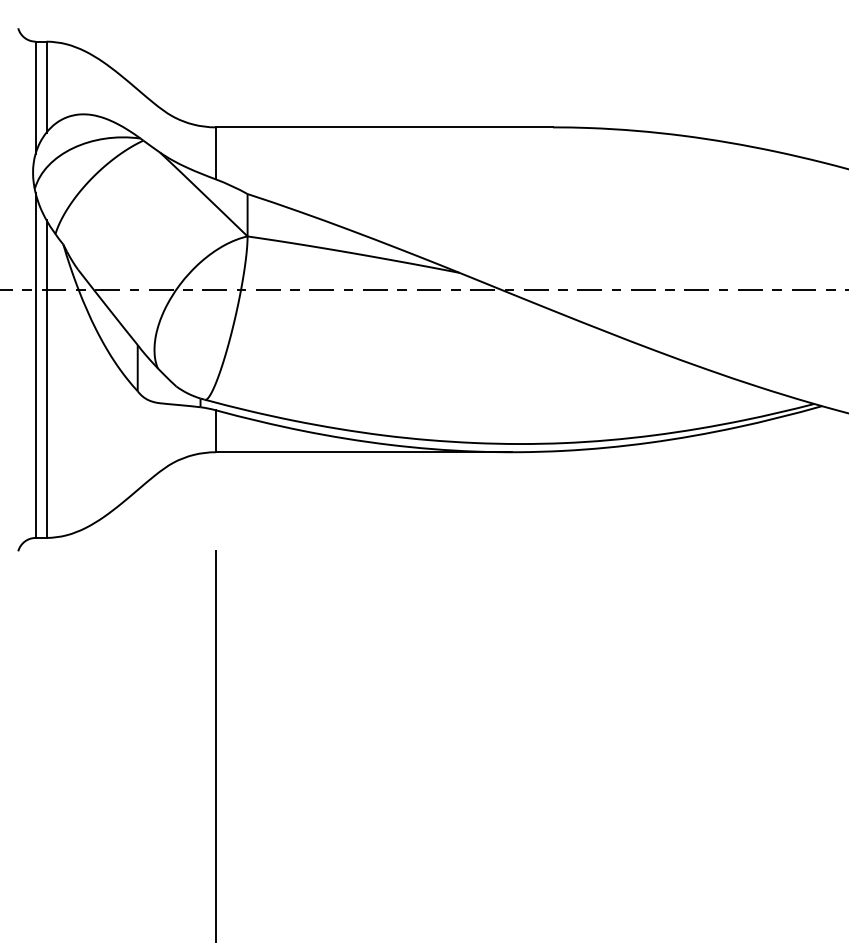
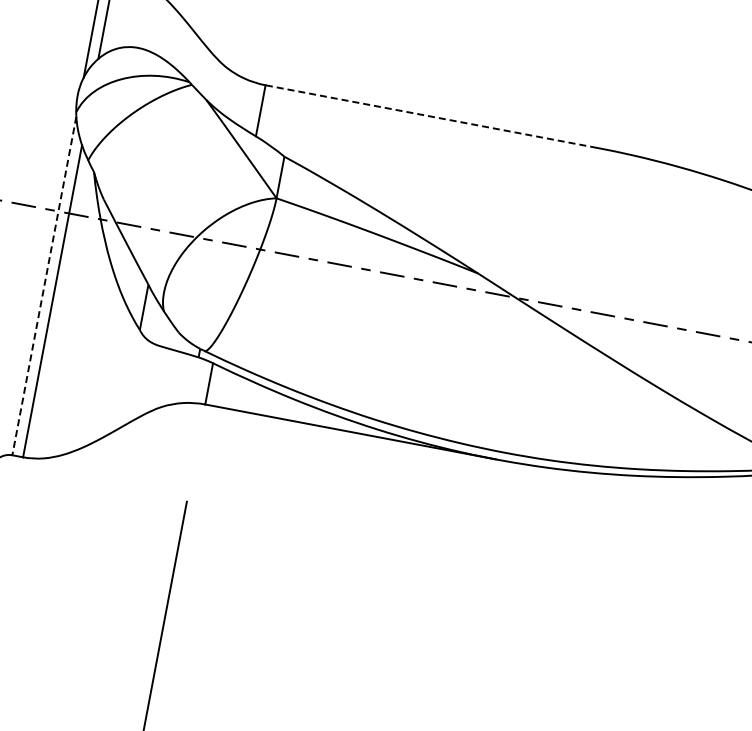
line: (384, 127) -> (431, 116), solid -> dashed
line: (35, 366) -> (44, 286), solid -> dashed

